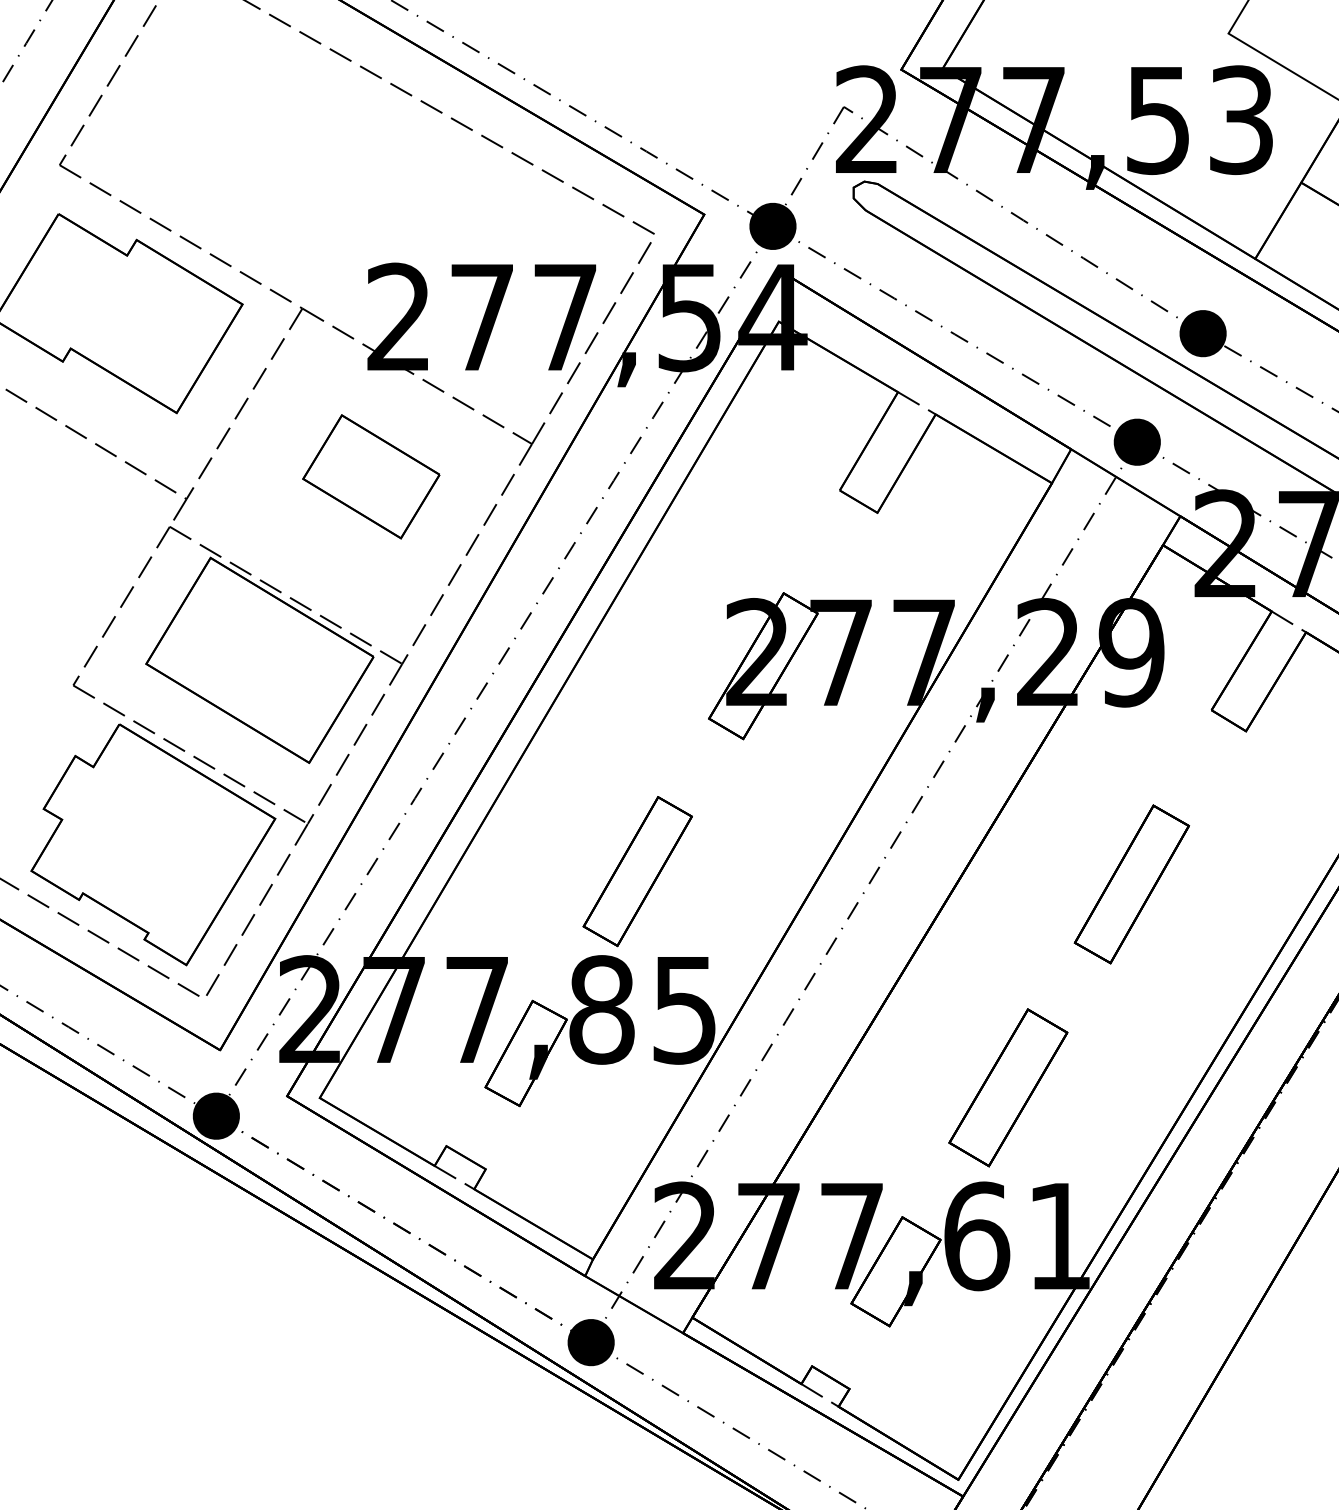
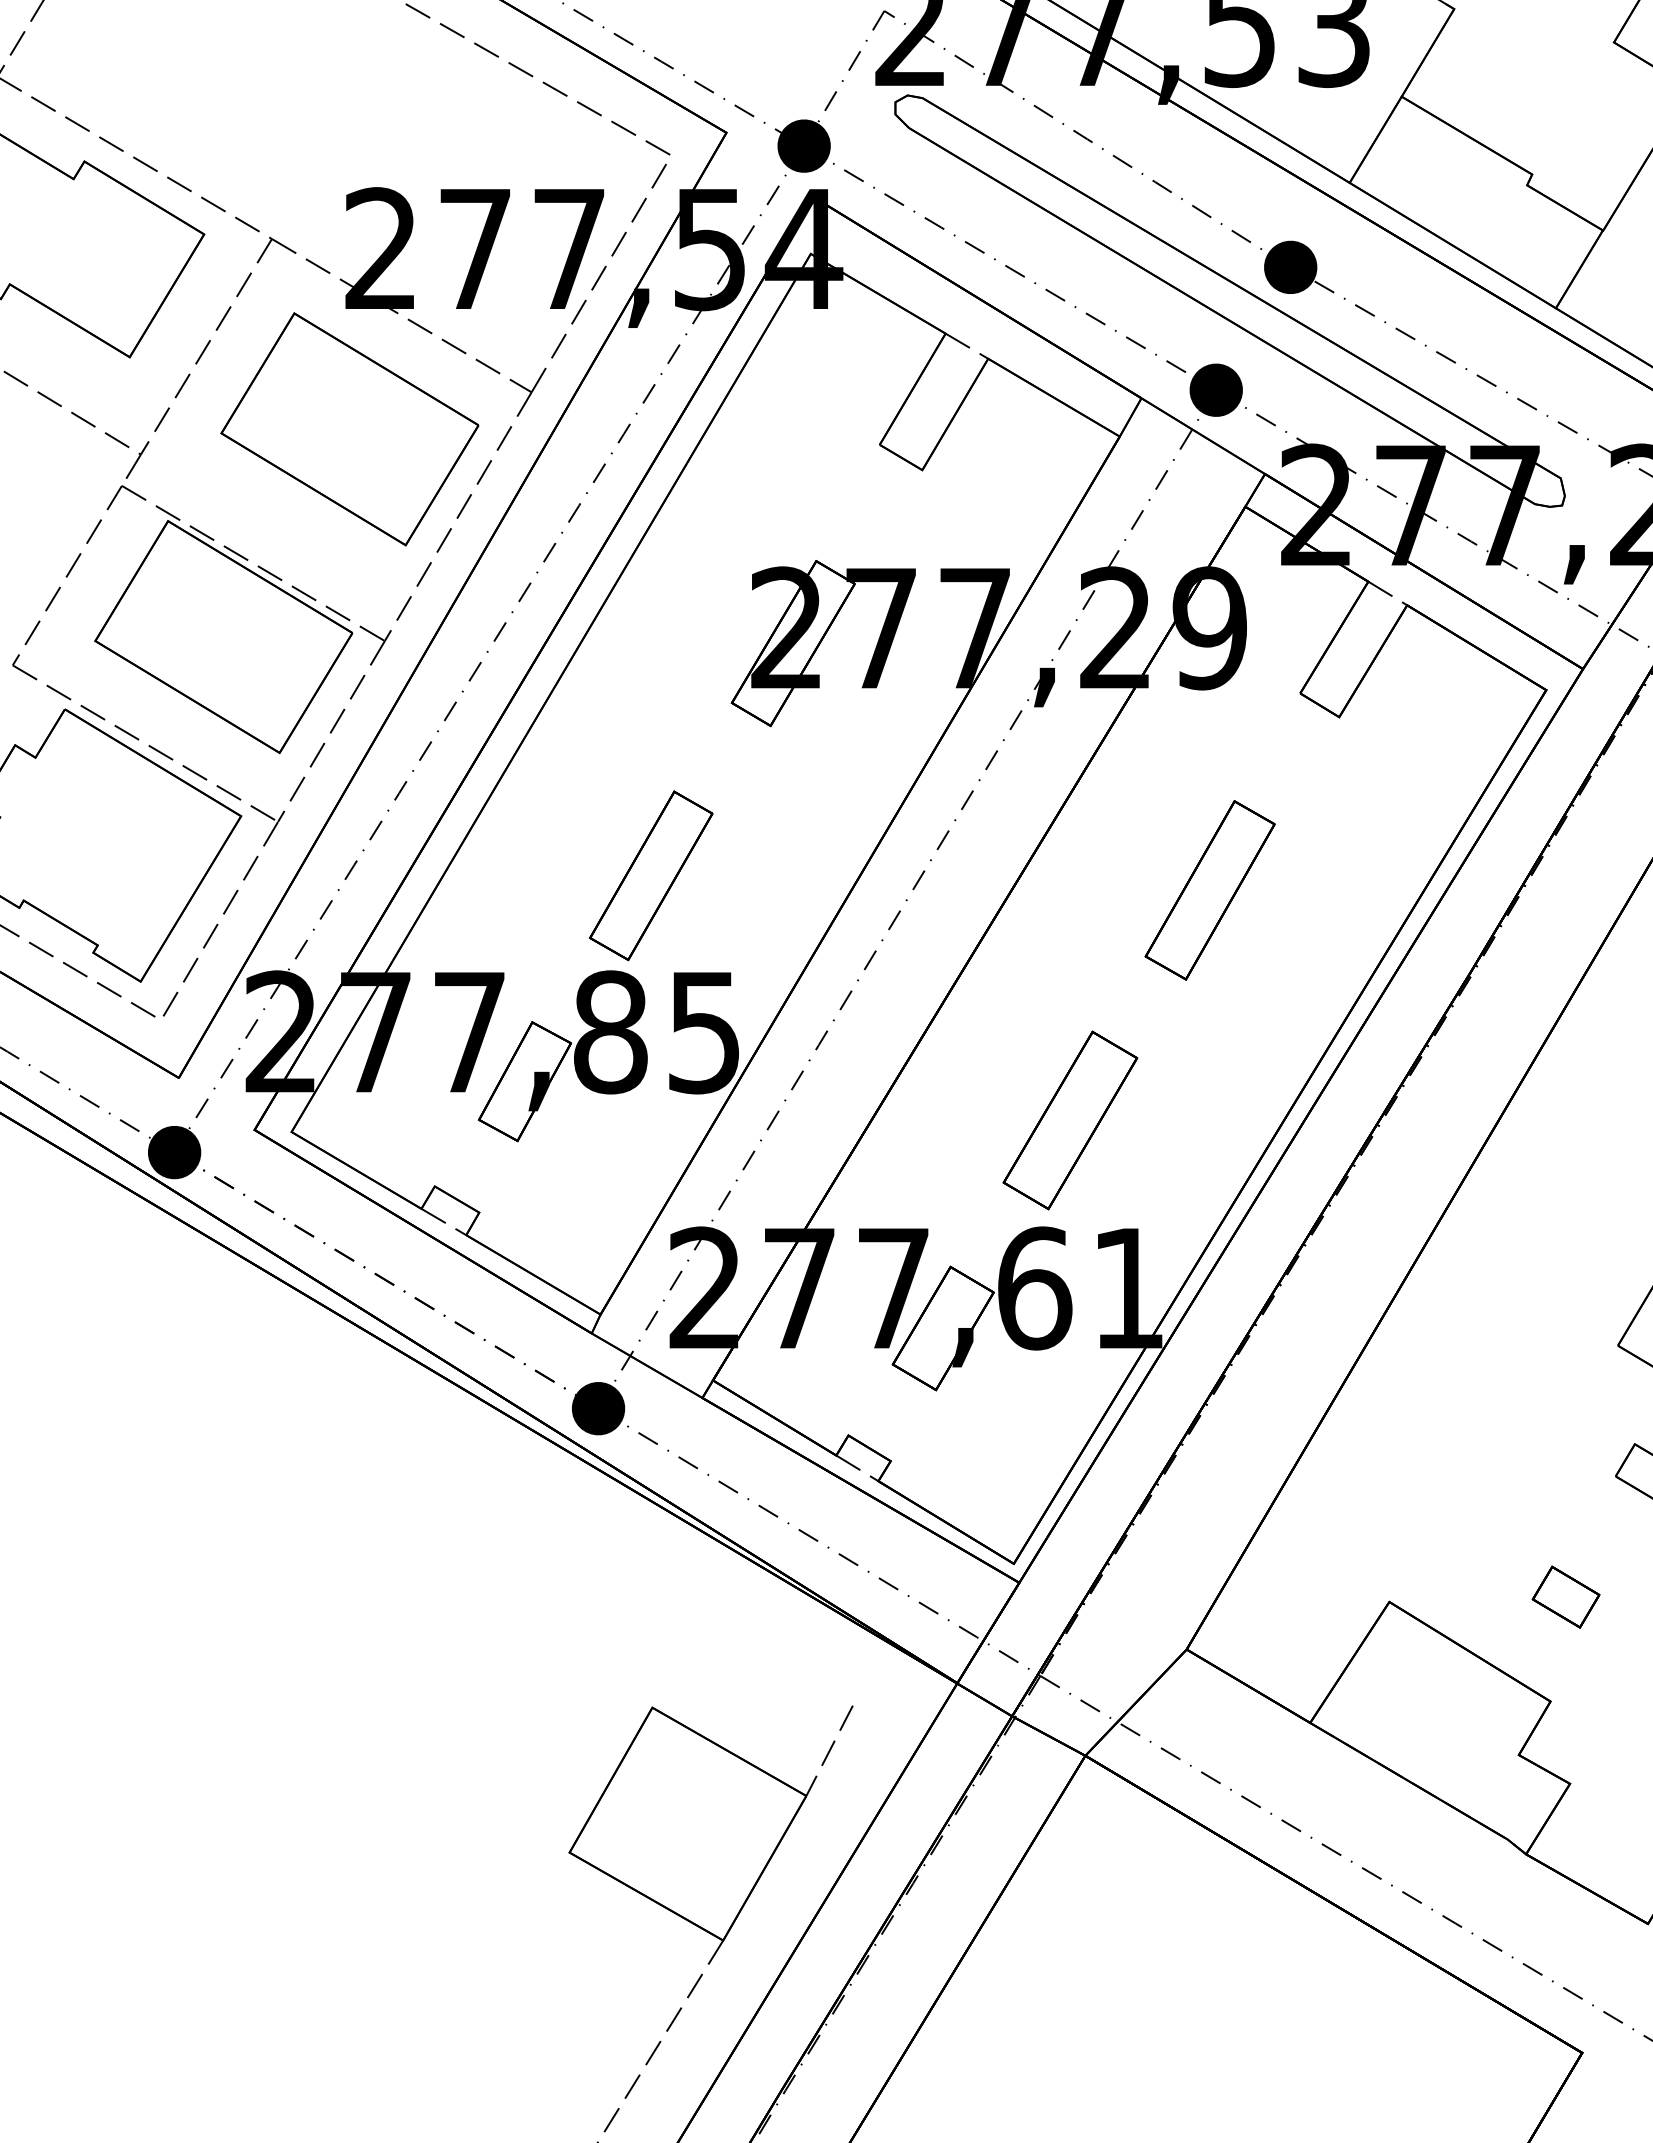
part: (371, 476) -> (349, 429), size x1.67

